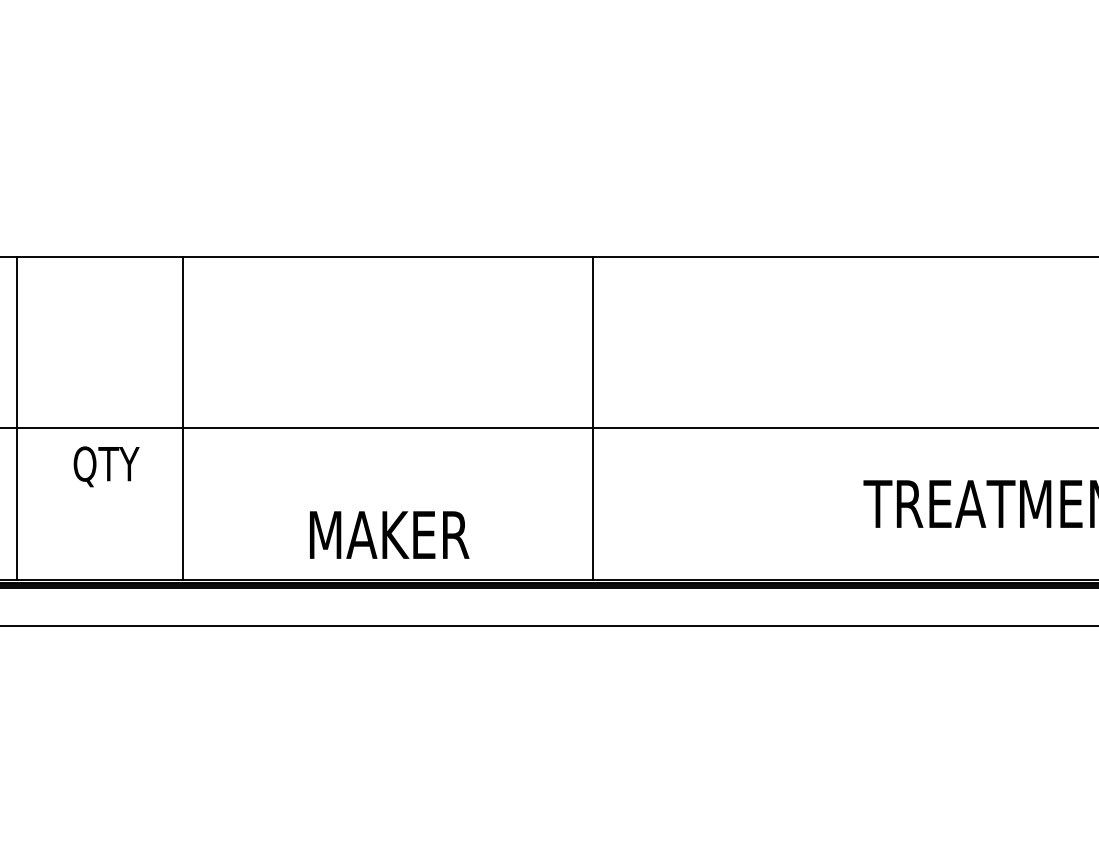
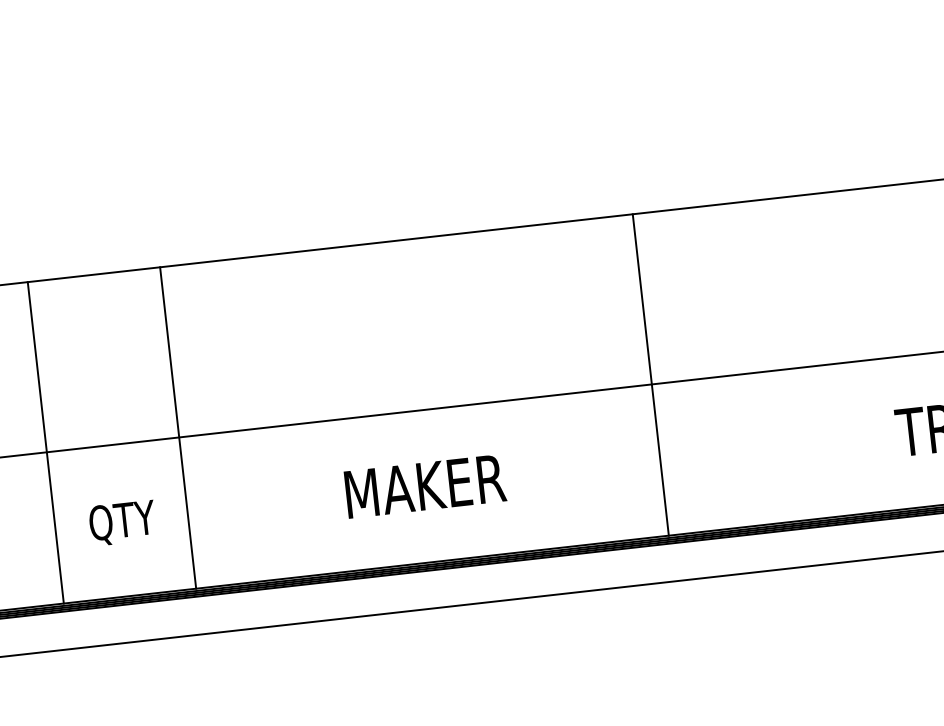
line: (183, 418) -> (178, 427), moved
line: (592, 418) -> (650, 375), moved
text: (106, 466) -> (122, 522), moved
text: (389, 534) -> (425, 485), moved

